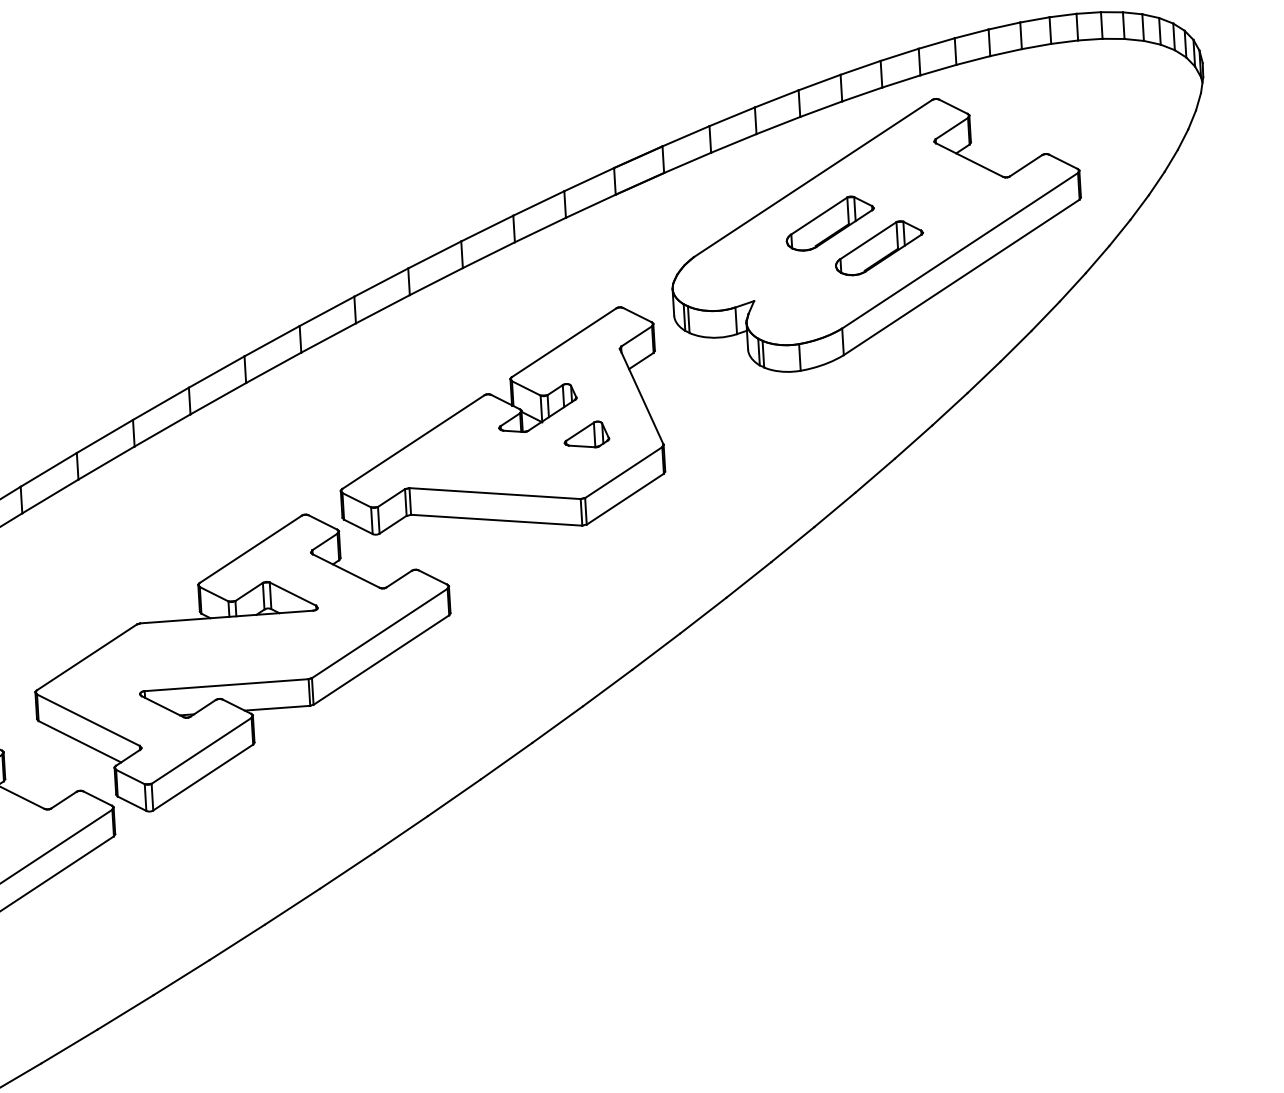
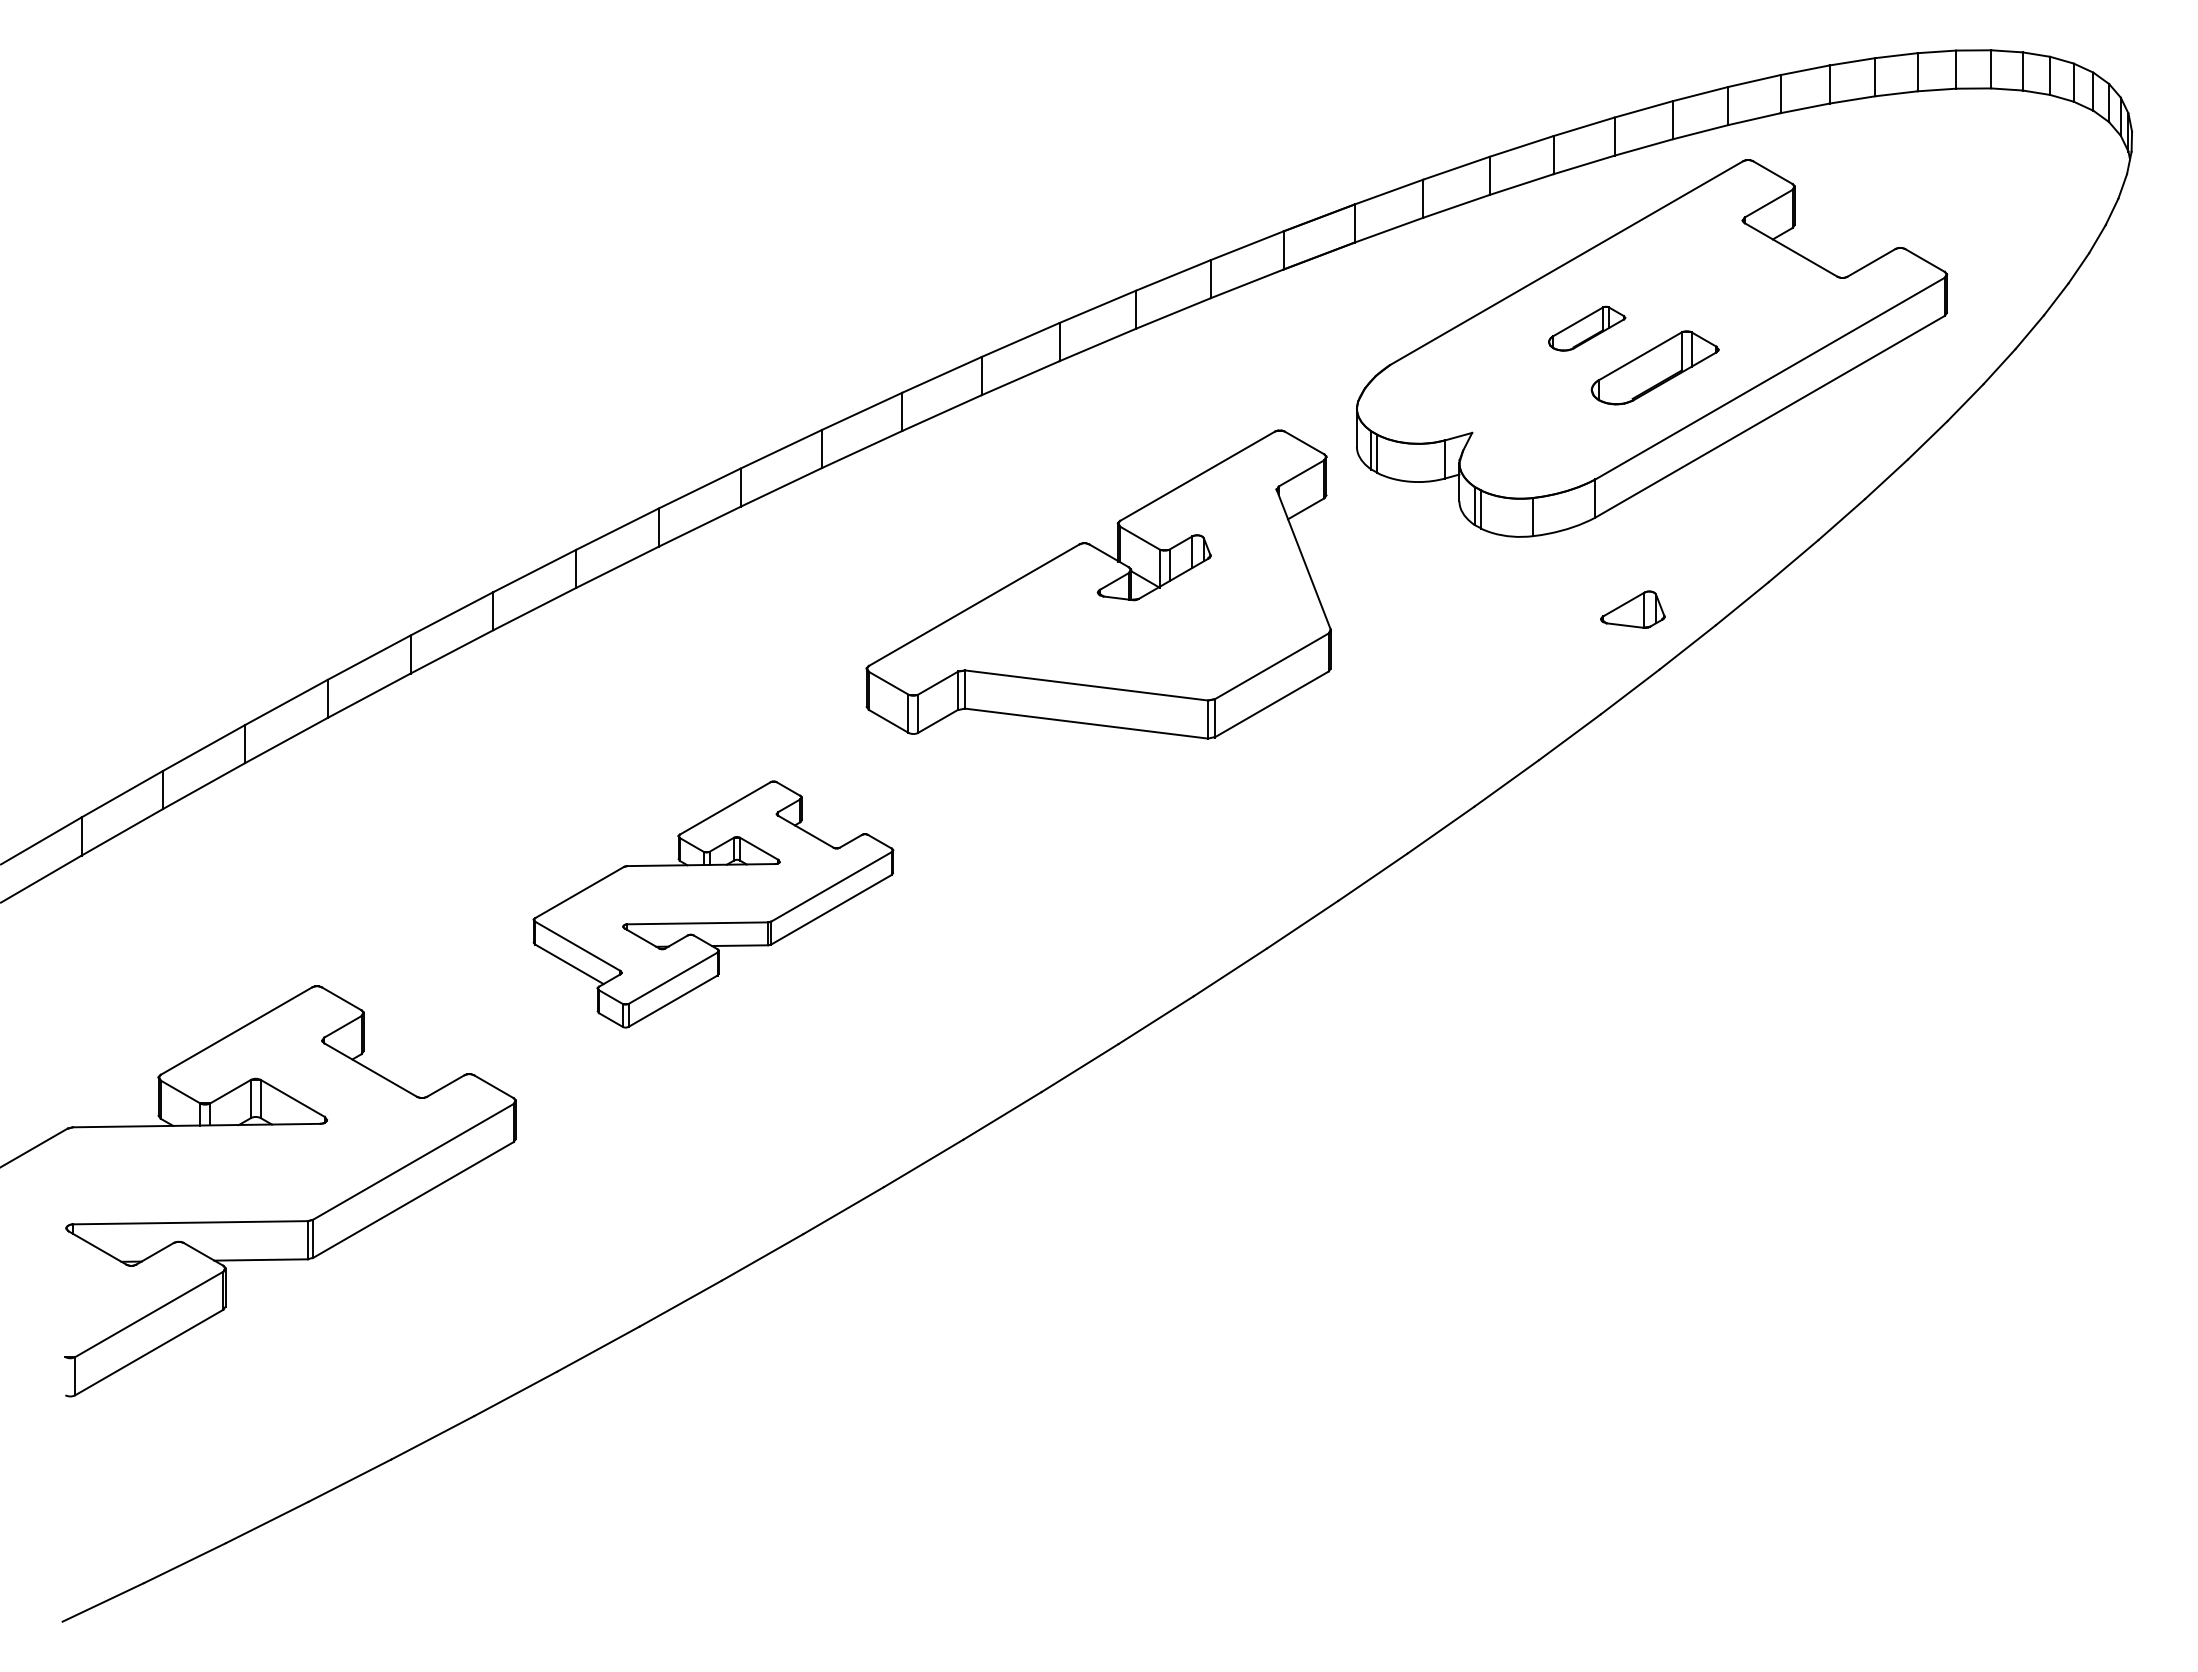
part: (829, 223) -> (1586, 328), size x0.6
part: (586, 434) -> (1632, 609), moved
part: (243, 662) -> (713, 904), size x0.6

